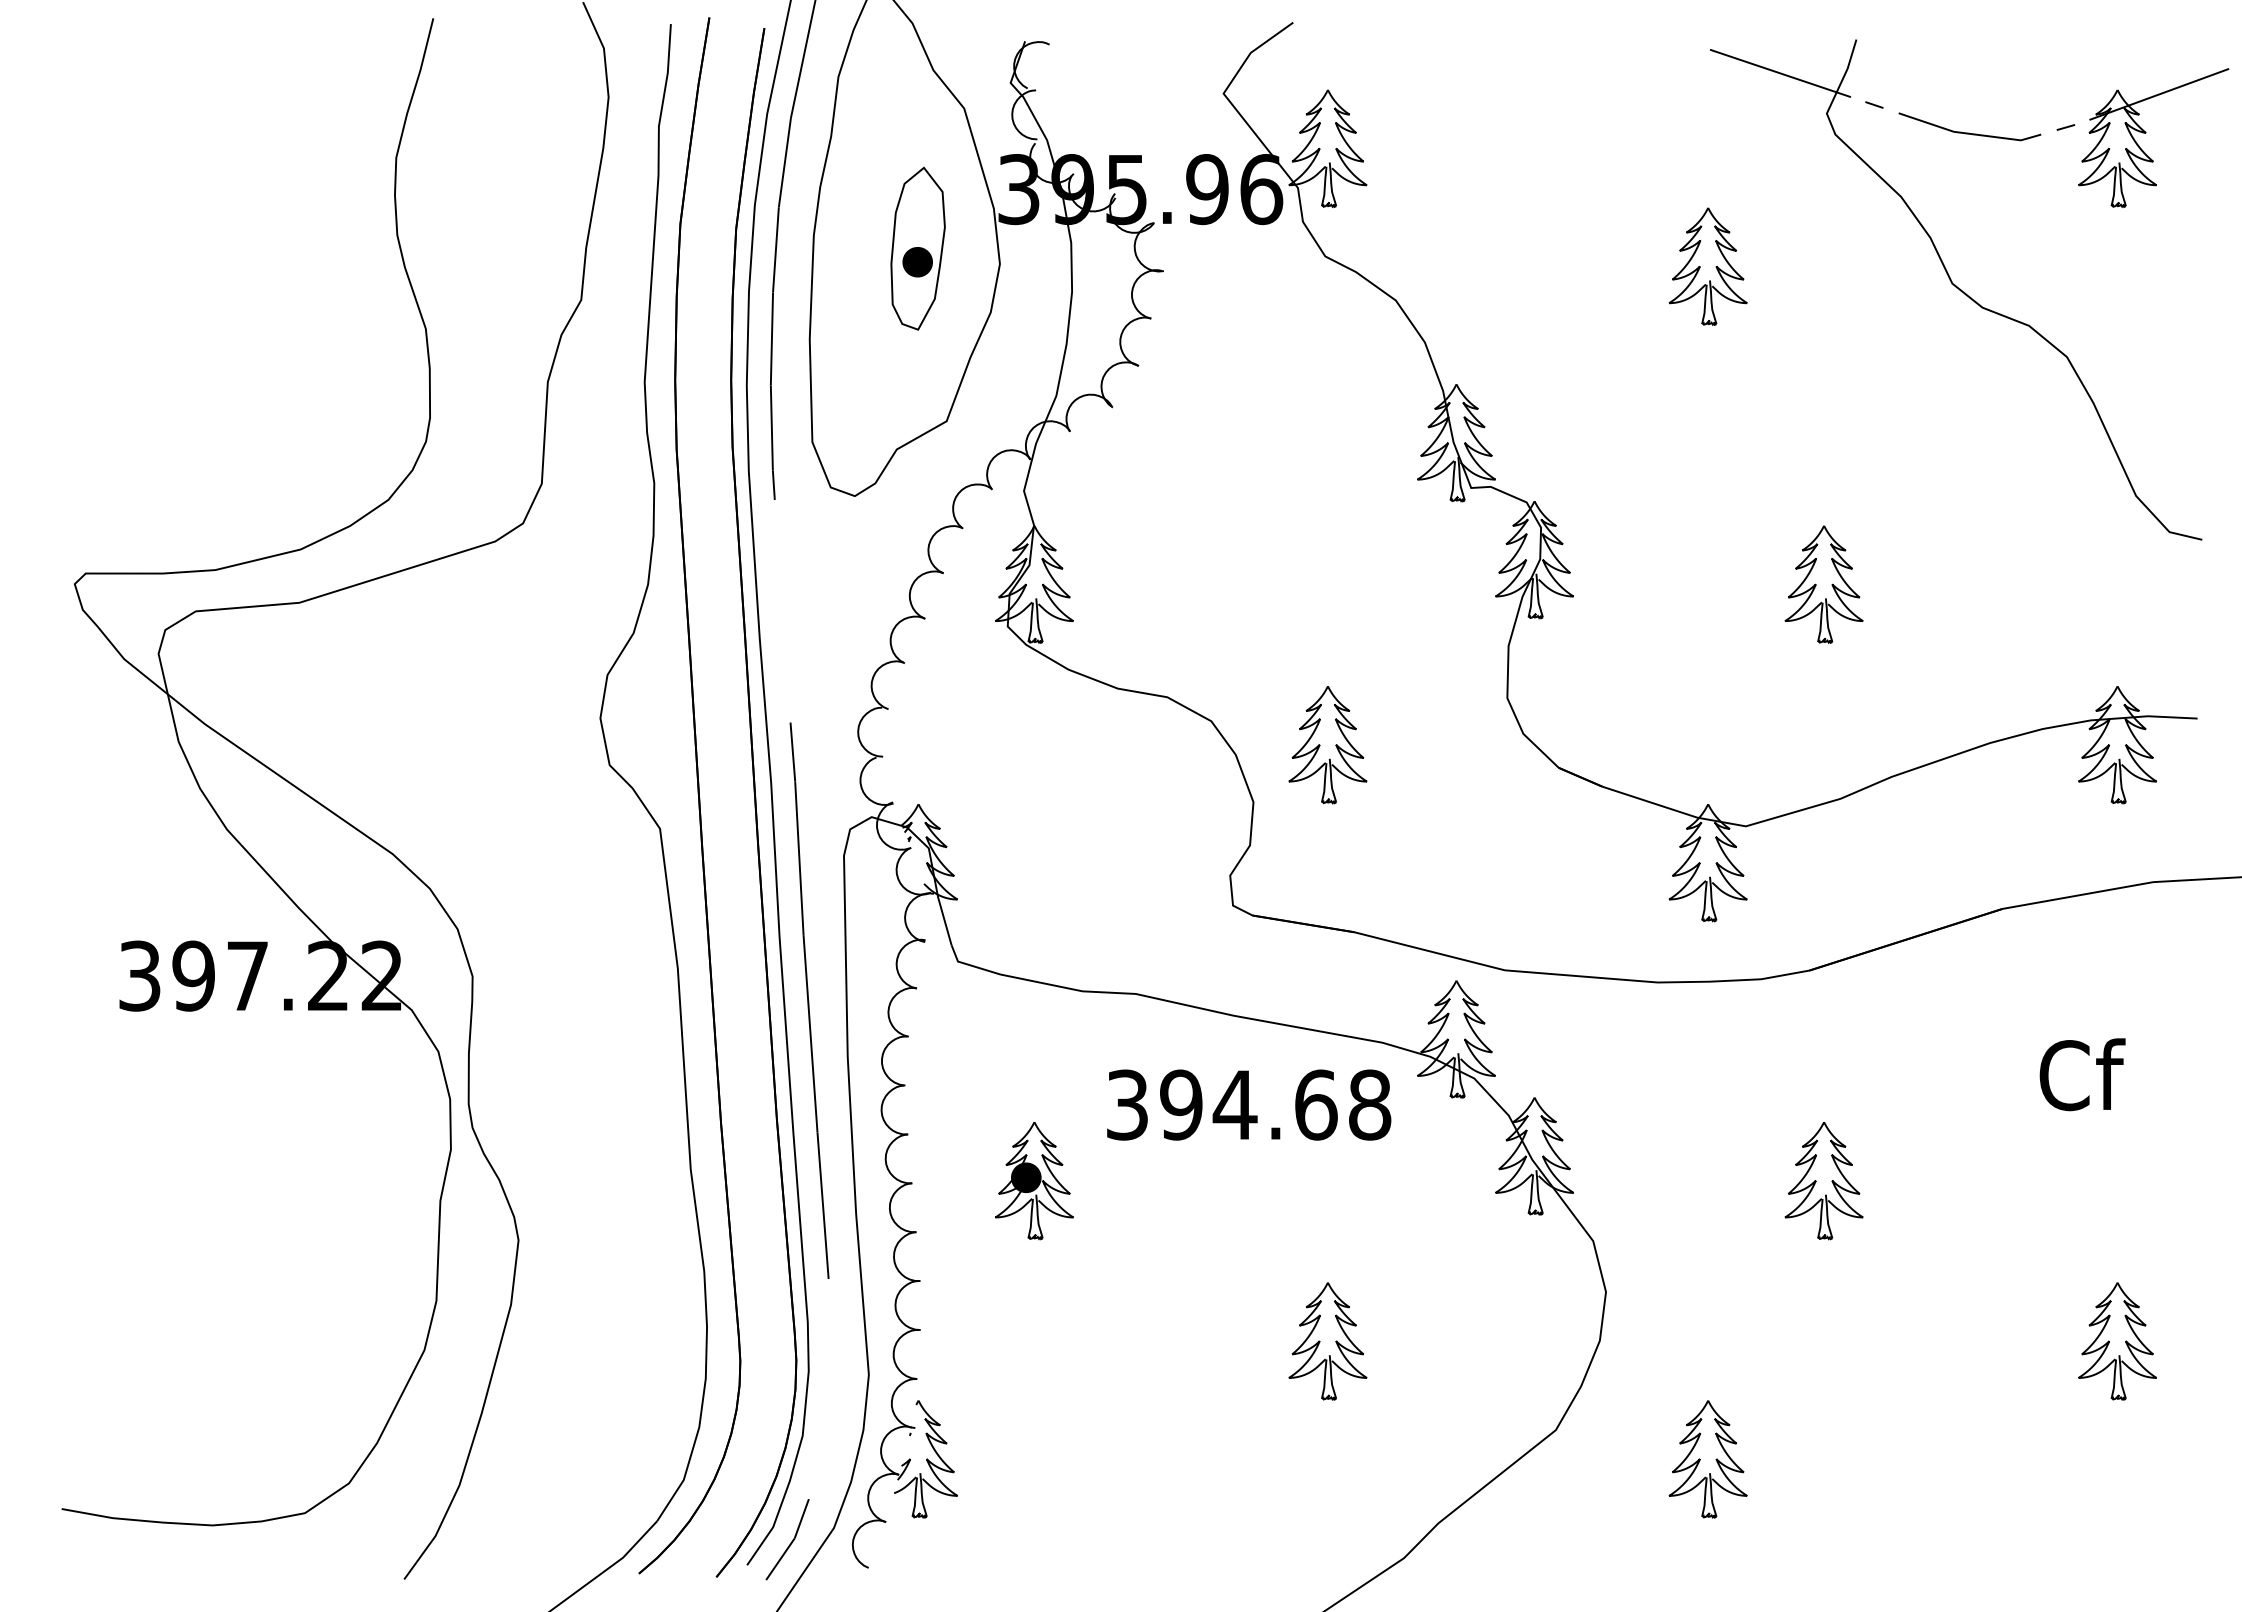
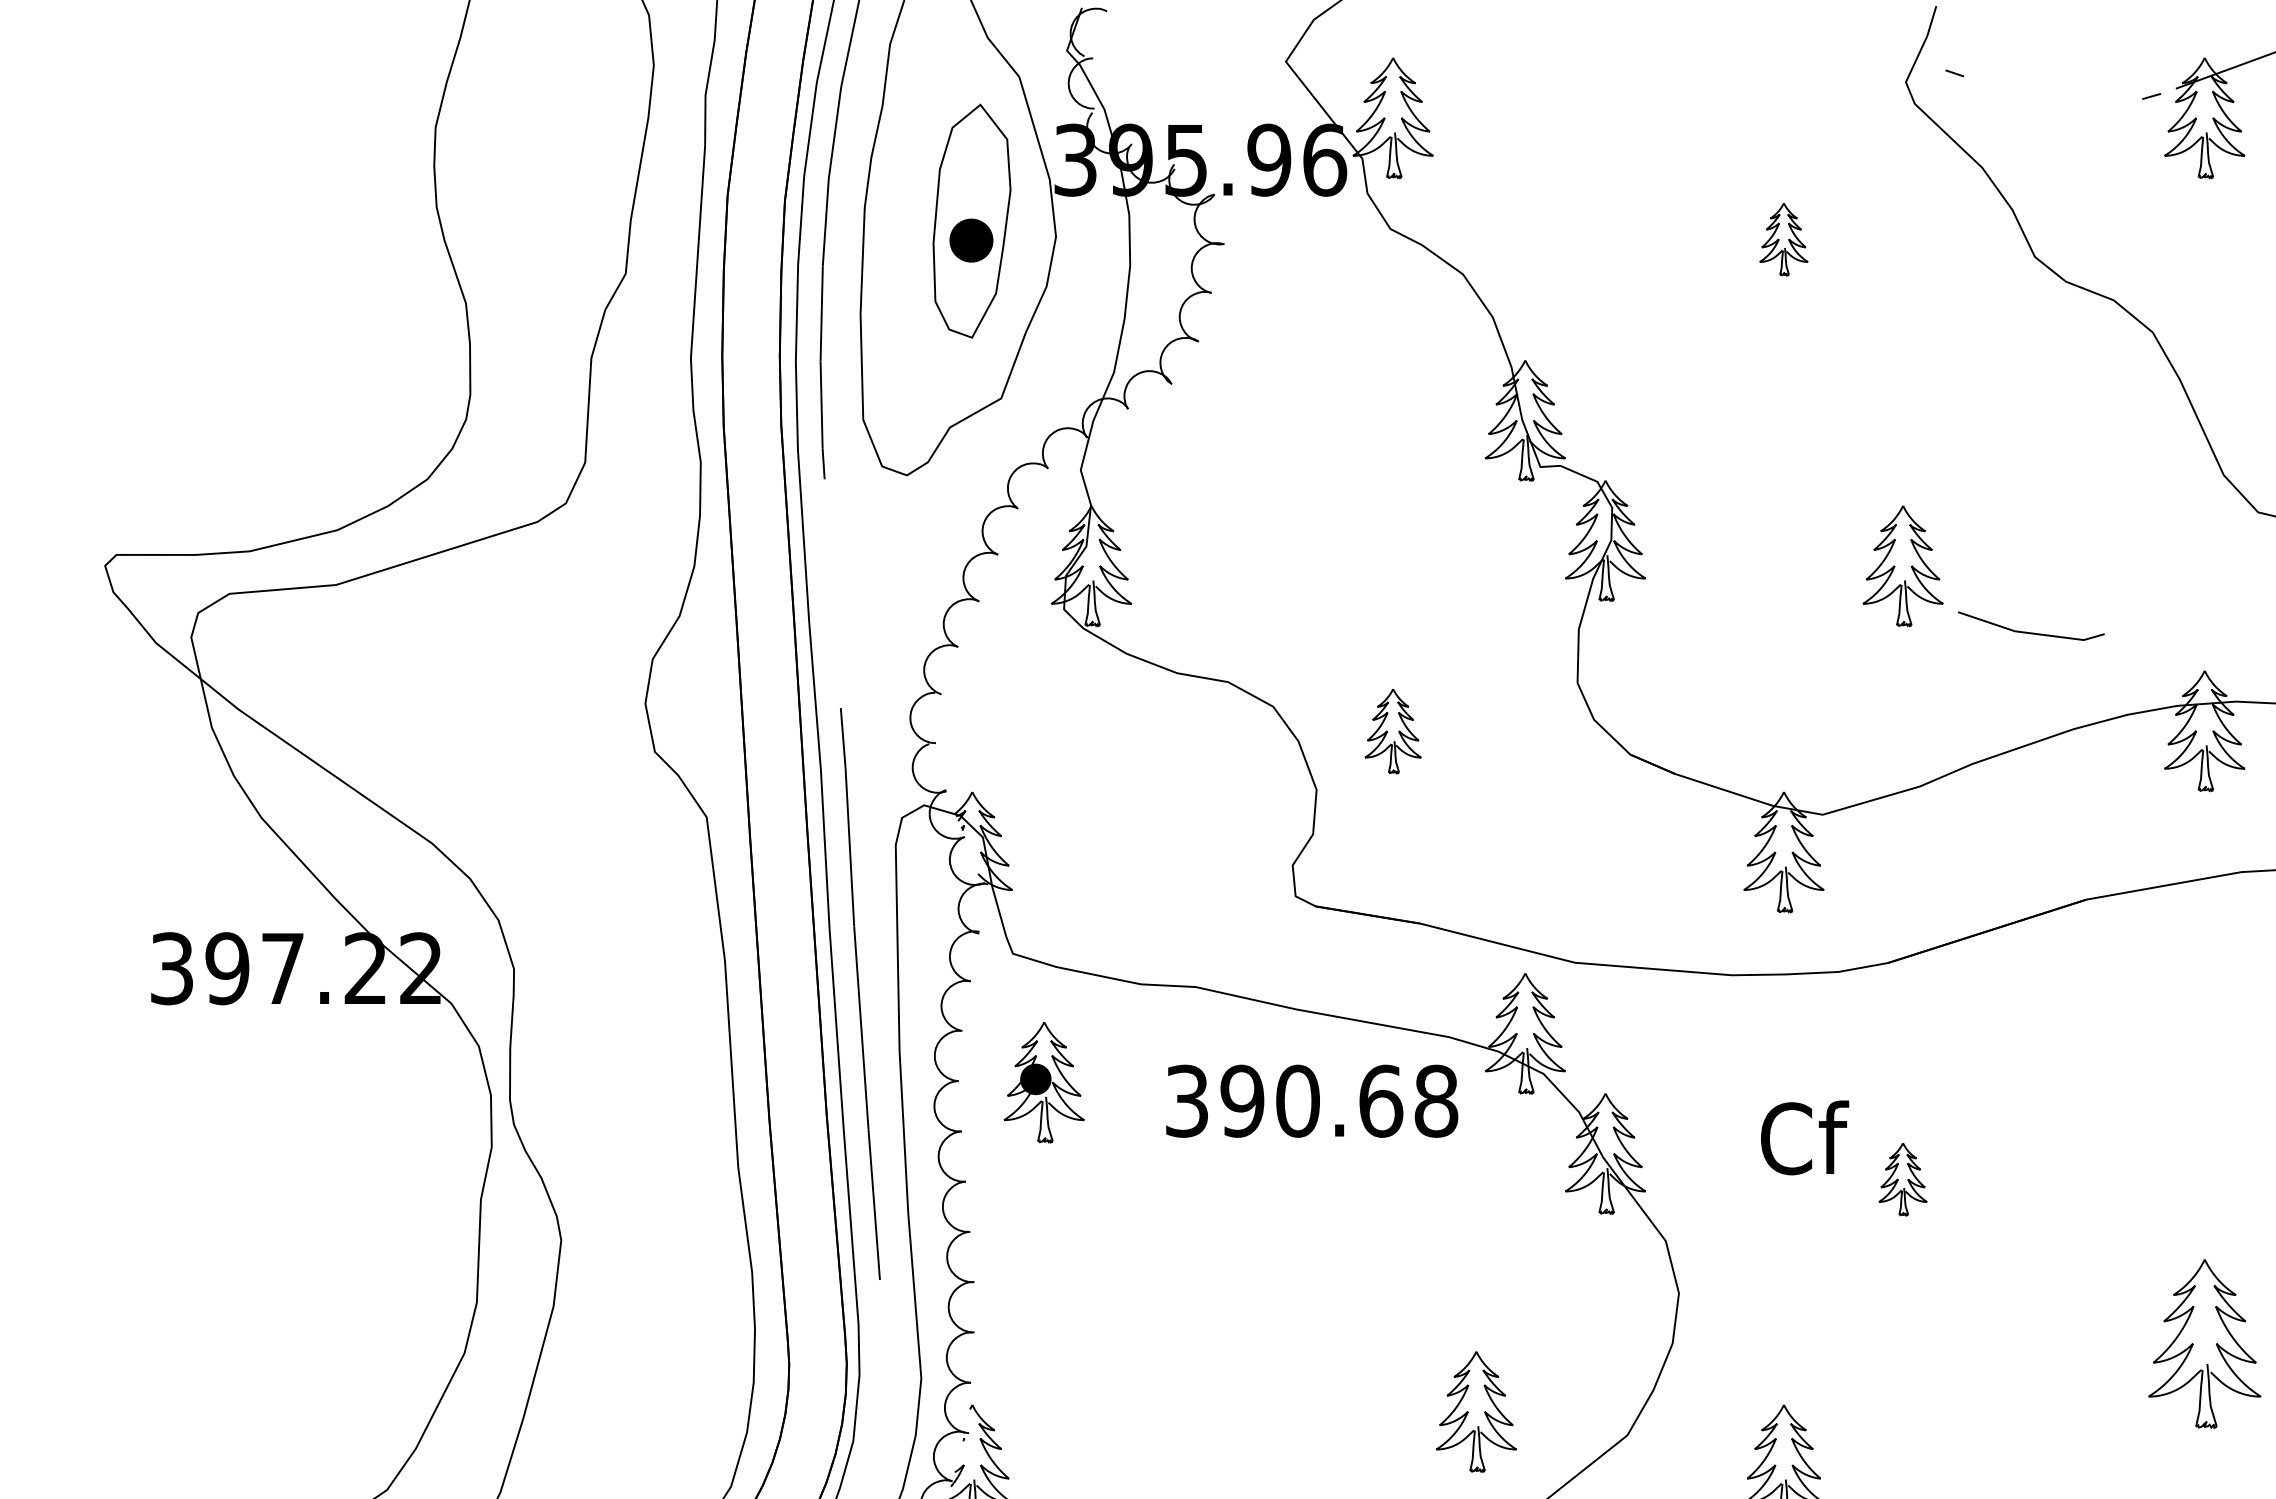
line: (1780, 73) -> (1858, 40), removed
line: (1969, 132) -> (2030, 631), moved
part: (917, 248) -> (971, 220), size x1.4
part: (1707, 266) -> (1783, 239), size x0.6
part: (1327, 745) -> (1392, 731), size x0.7
text: (2082, 1074) -> (1804, 1137), moved
text: (1234, 1104) -> (1297, 1100), 394.68 -> 390.68
part: (1034, 1181) -> (1044, 1083), moved
part: (1823, 1181) -> (1902, 1179), size x0.6
part: (1327, 1341) -> (1475, 1412), moved
part: (2117, 1341) -> (2204, 1344), size x1.4

